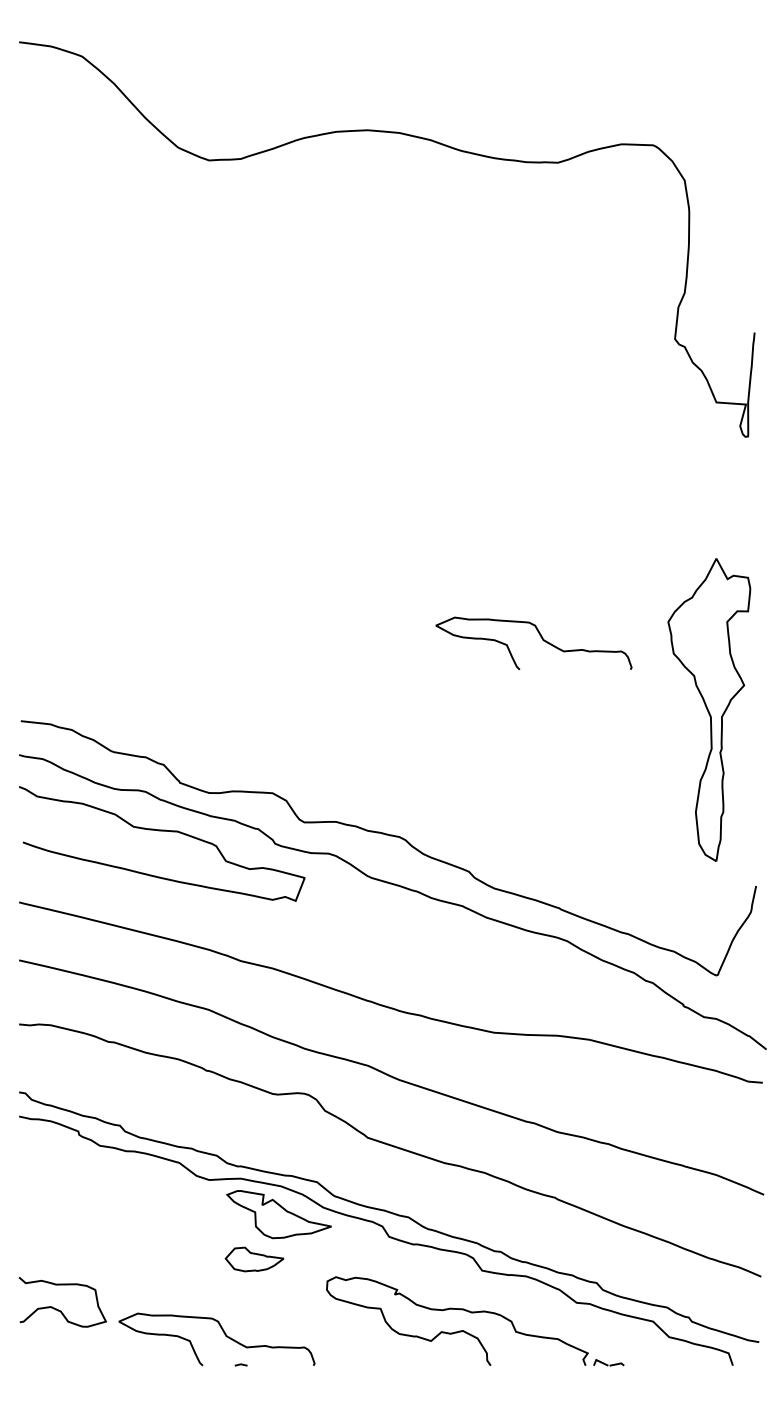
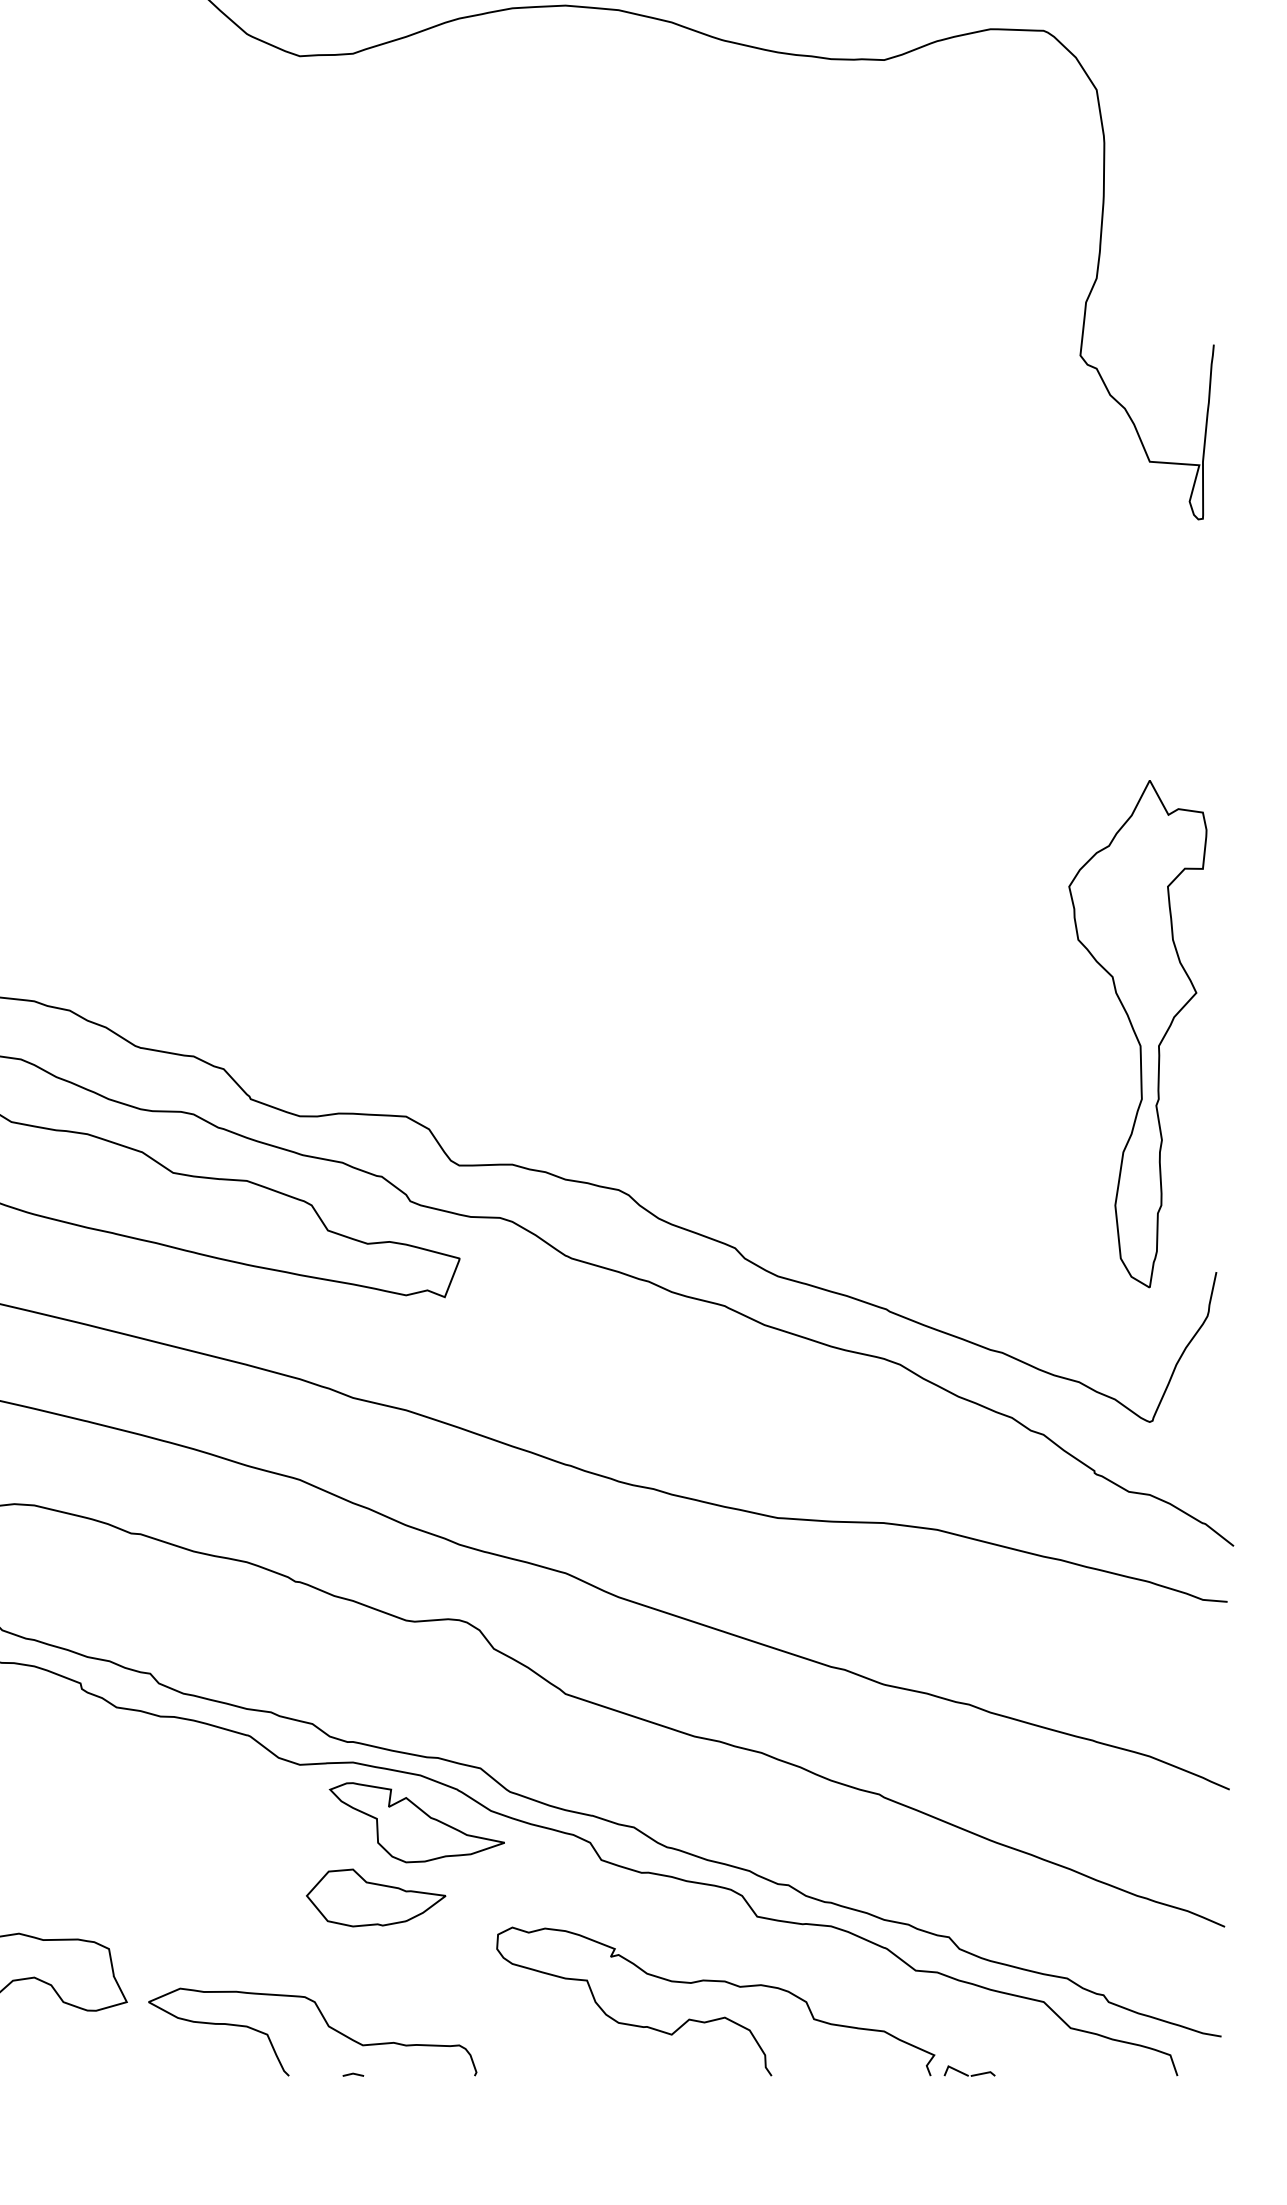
curve: (540, 637) -> (855, 855), removed
part: (709, 709) -> (1138, 1033), moved
part: (254, 1259) -> (375, 1898), size x1.43

